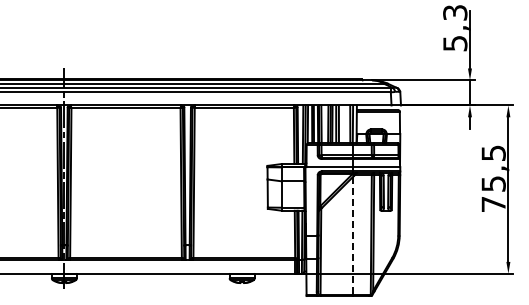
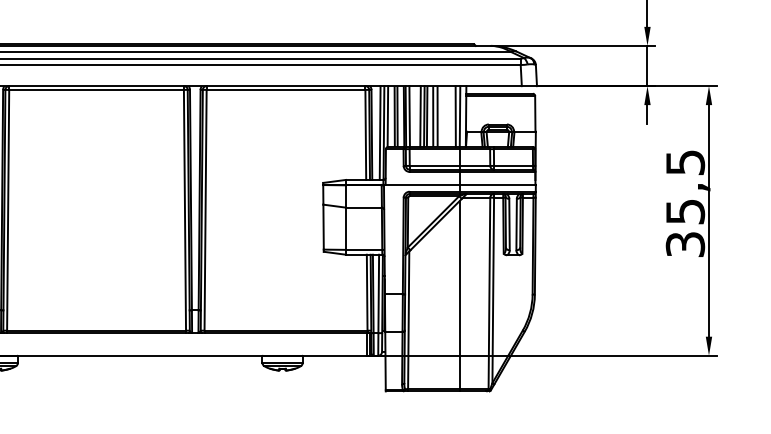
text: (493, 204) -> (685, 244), 75,5 -> 35,5
line: (352, 235) -> (459, 294), dashed -> solid

